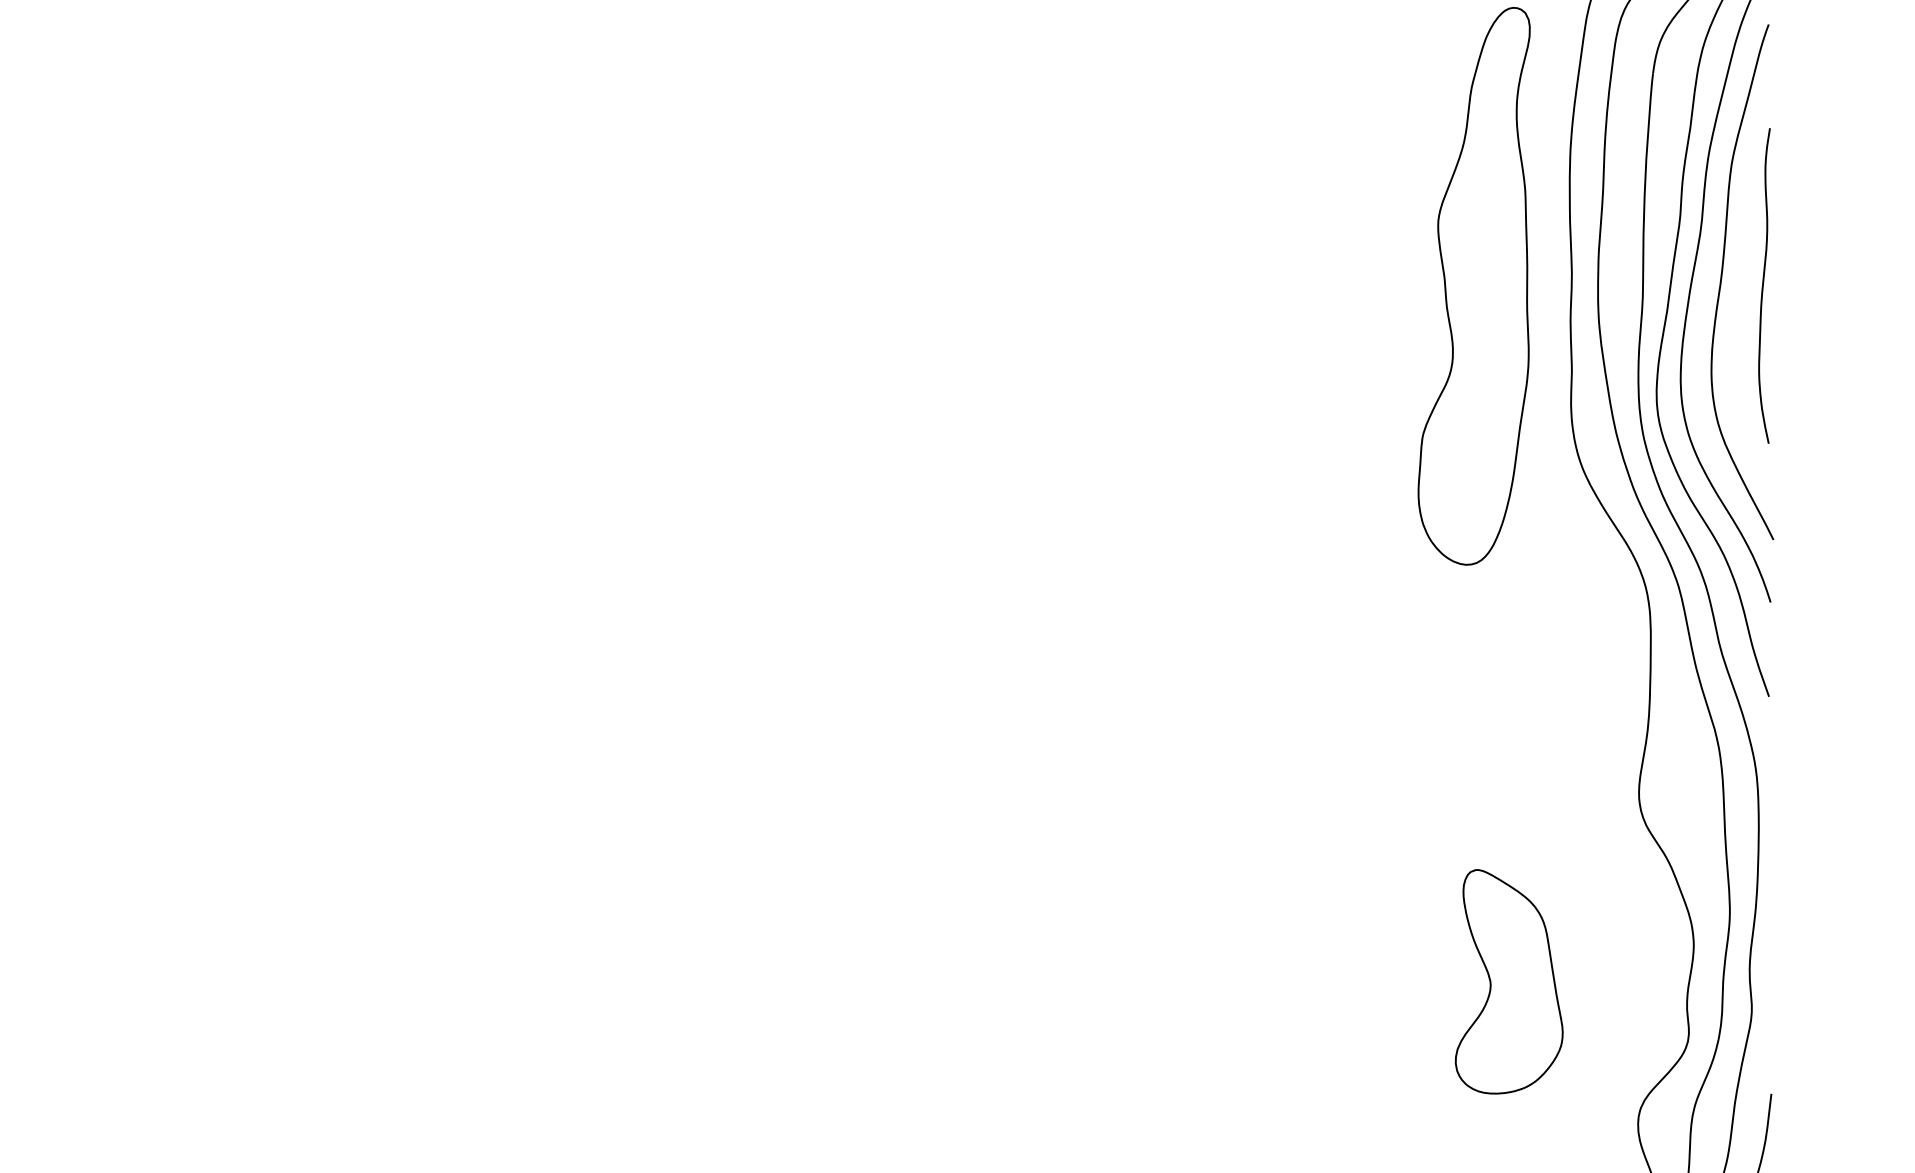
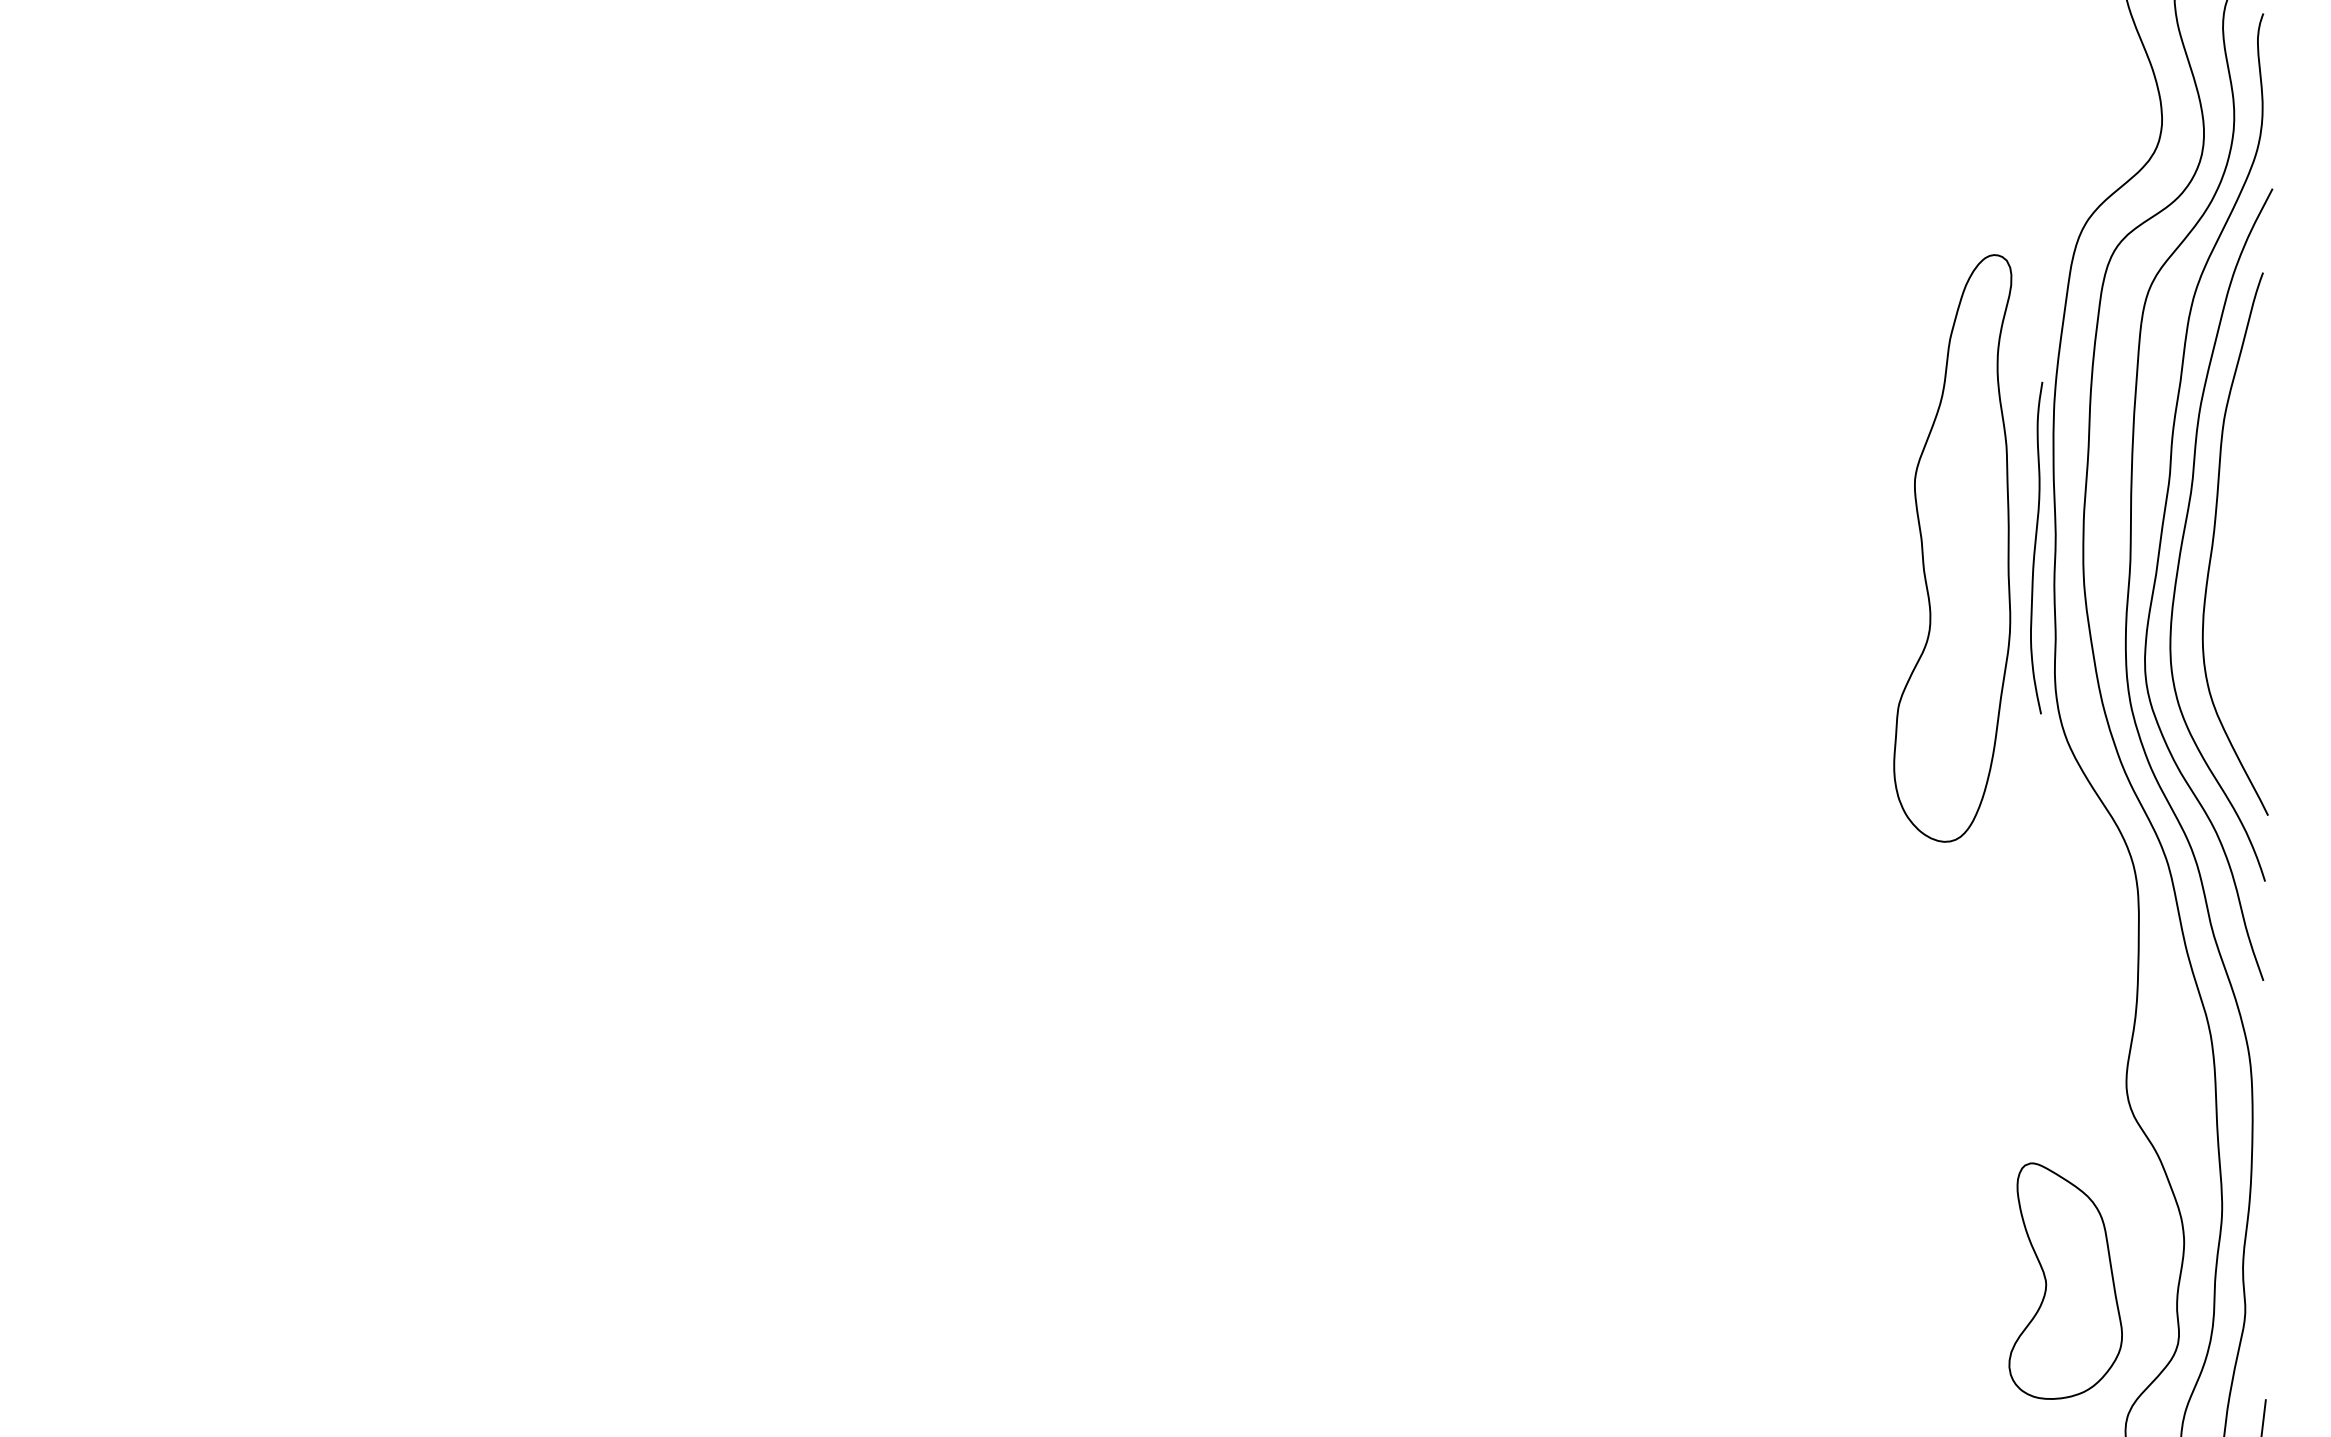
curve: (1763, 285) -> (2035, 547), moved
part: (1509, 981) -> (2065, 1280), moved

